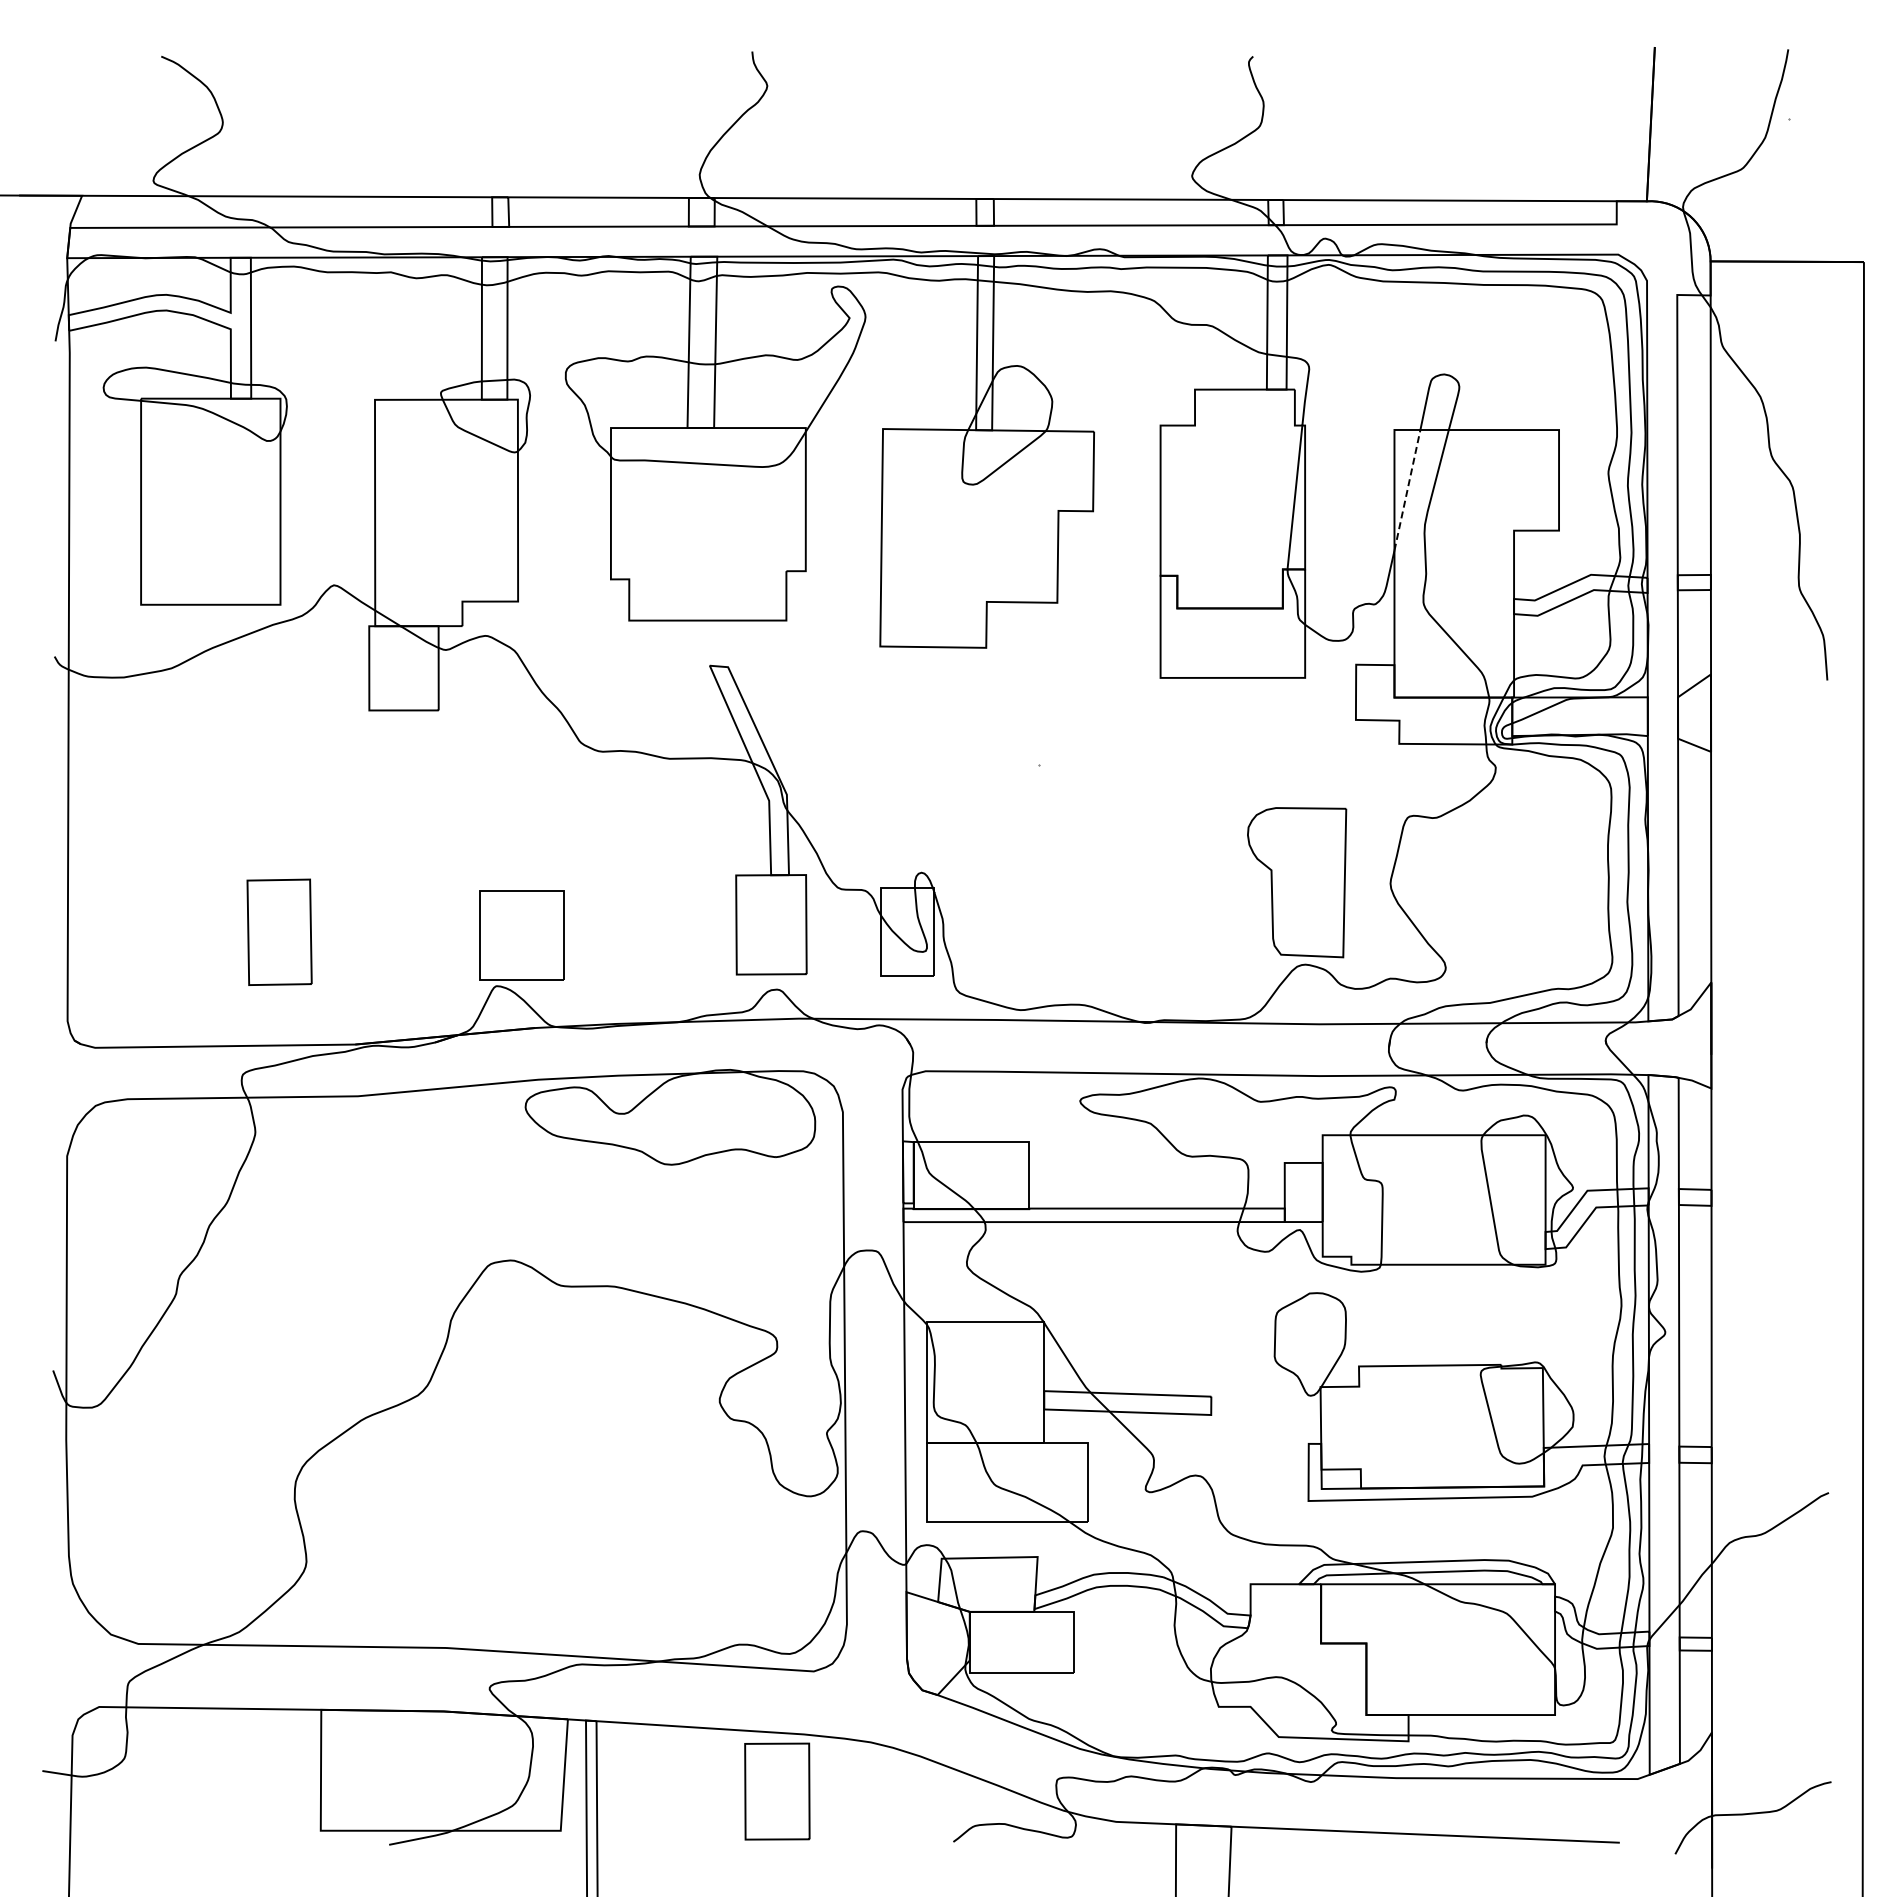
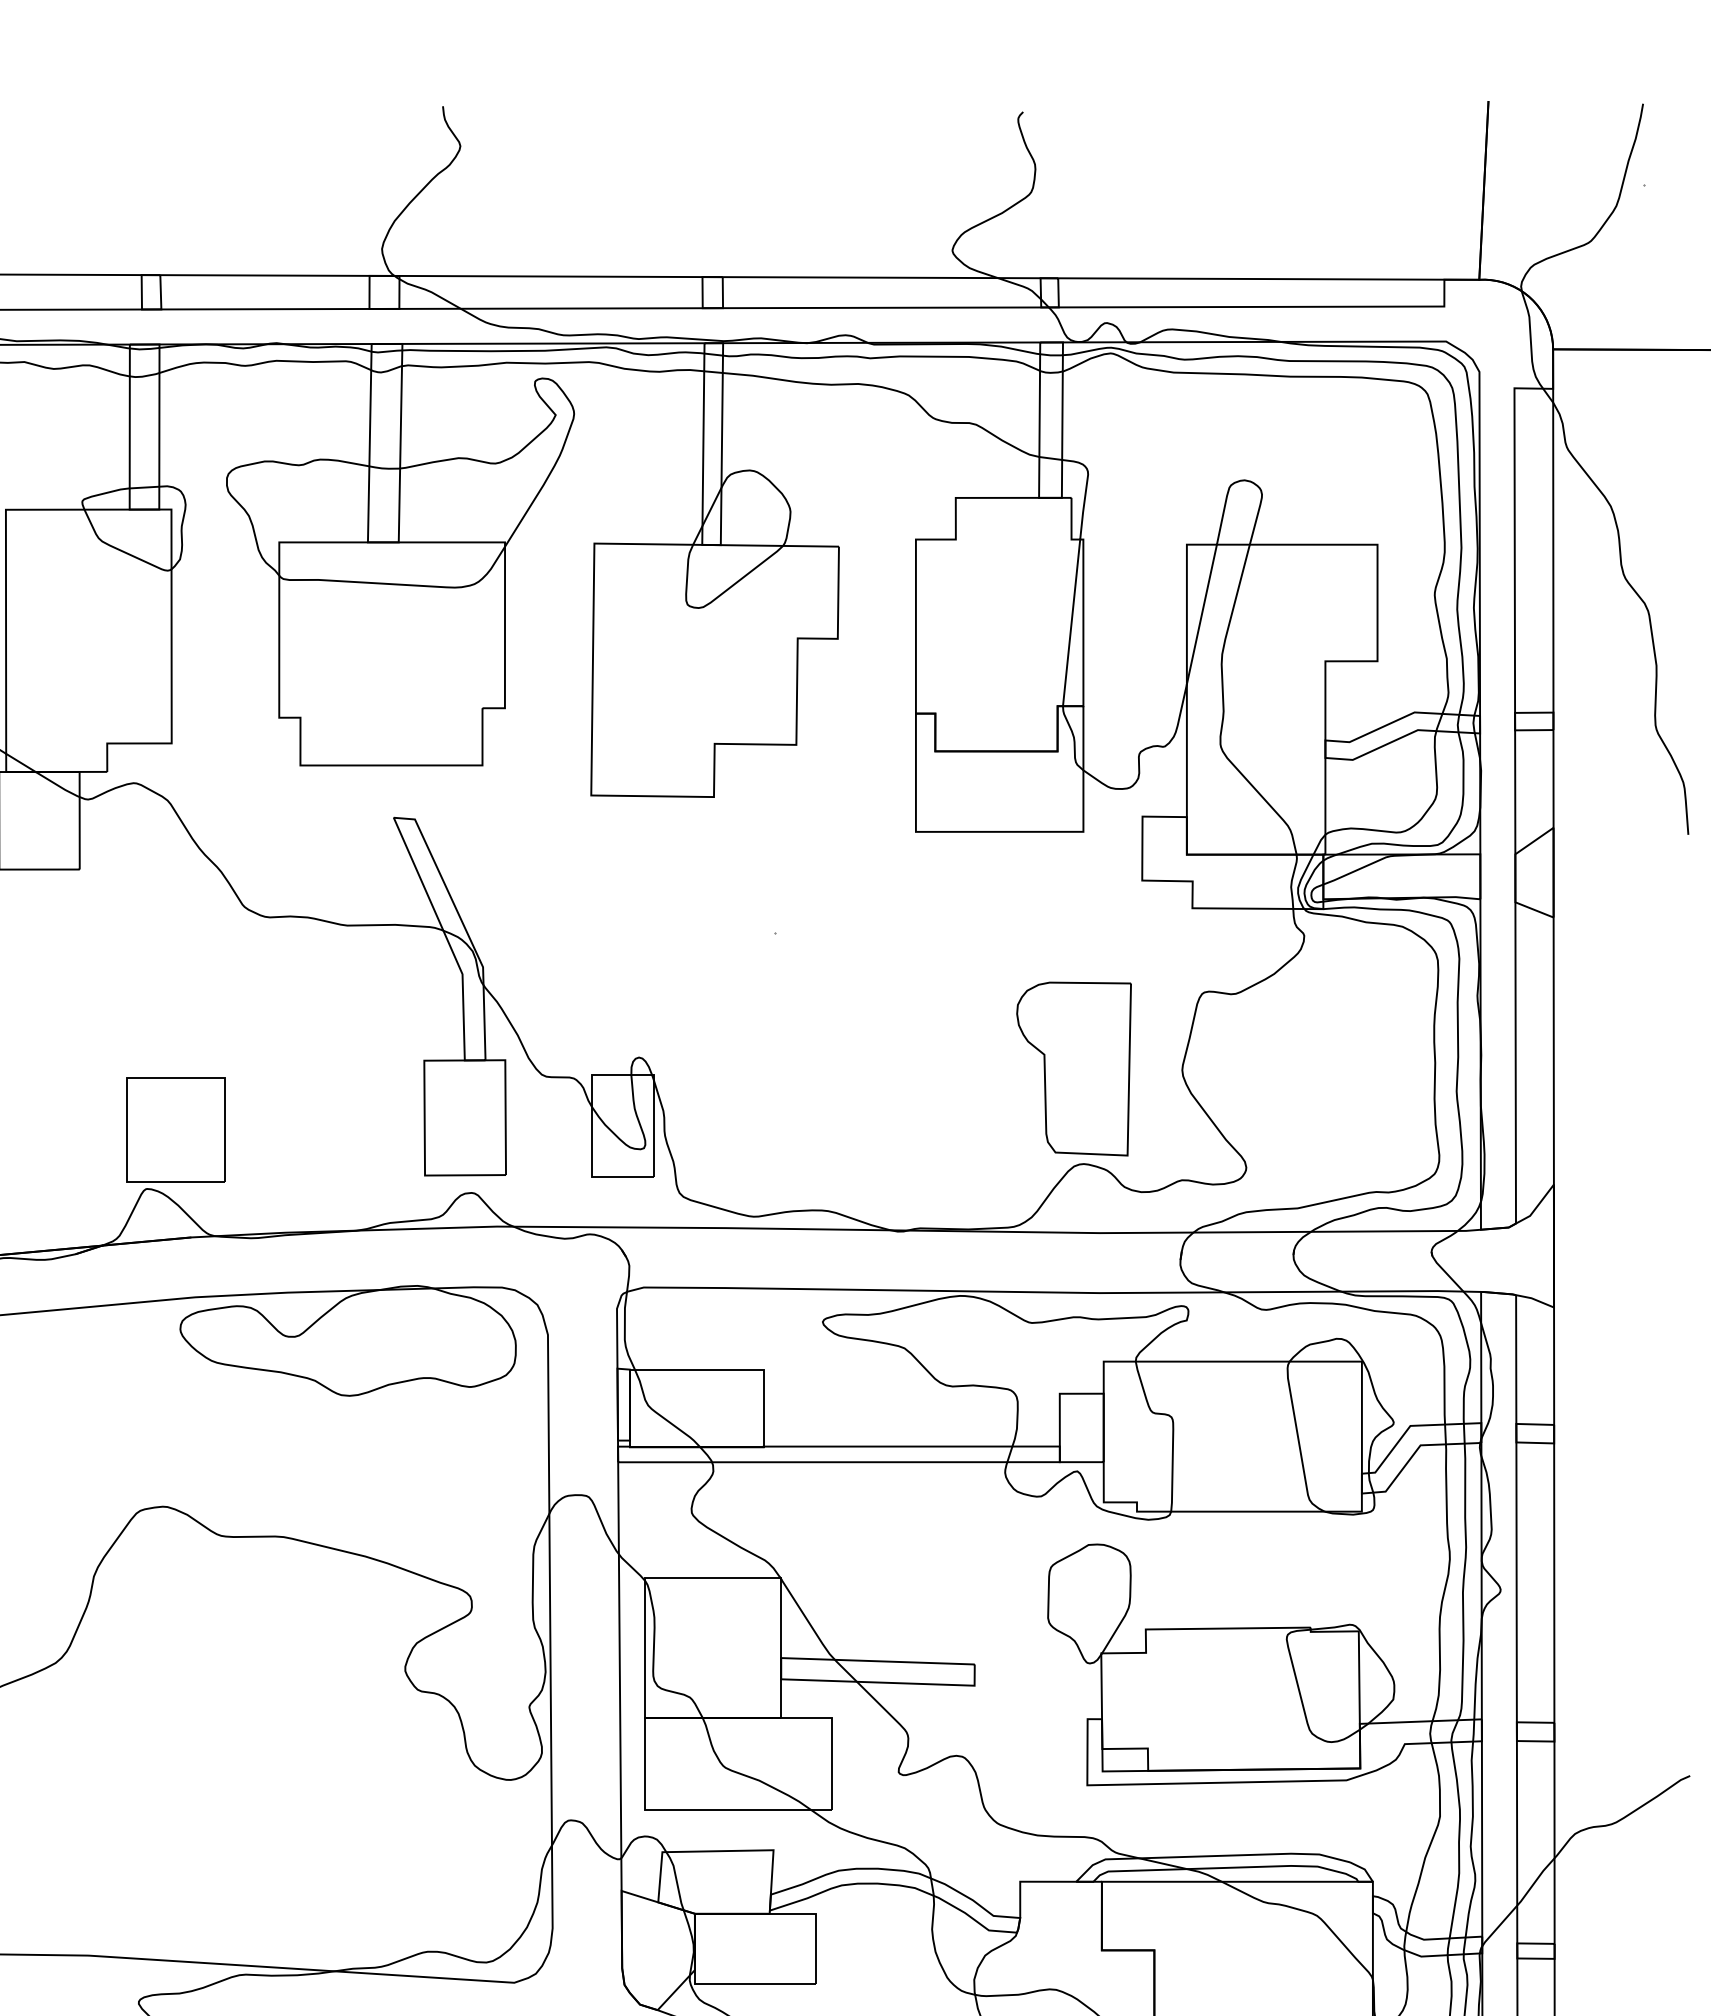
line: (1407, 490) -> (1201, 614), dashed -> solid

